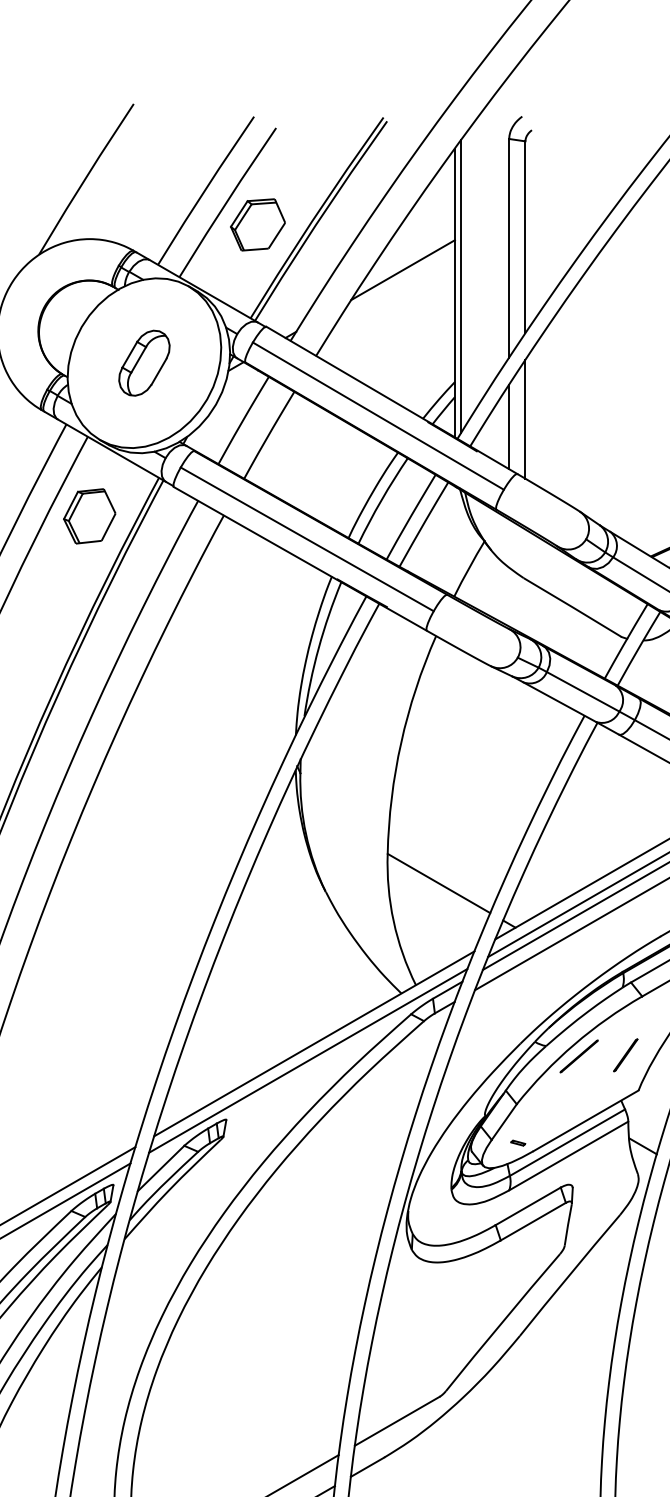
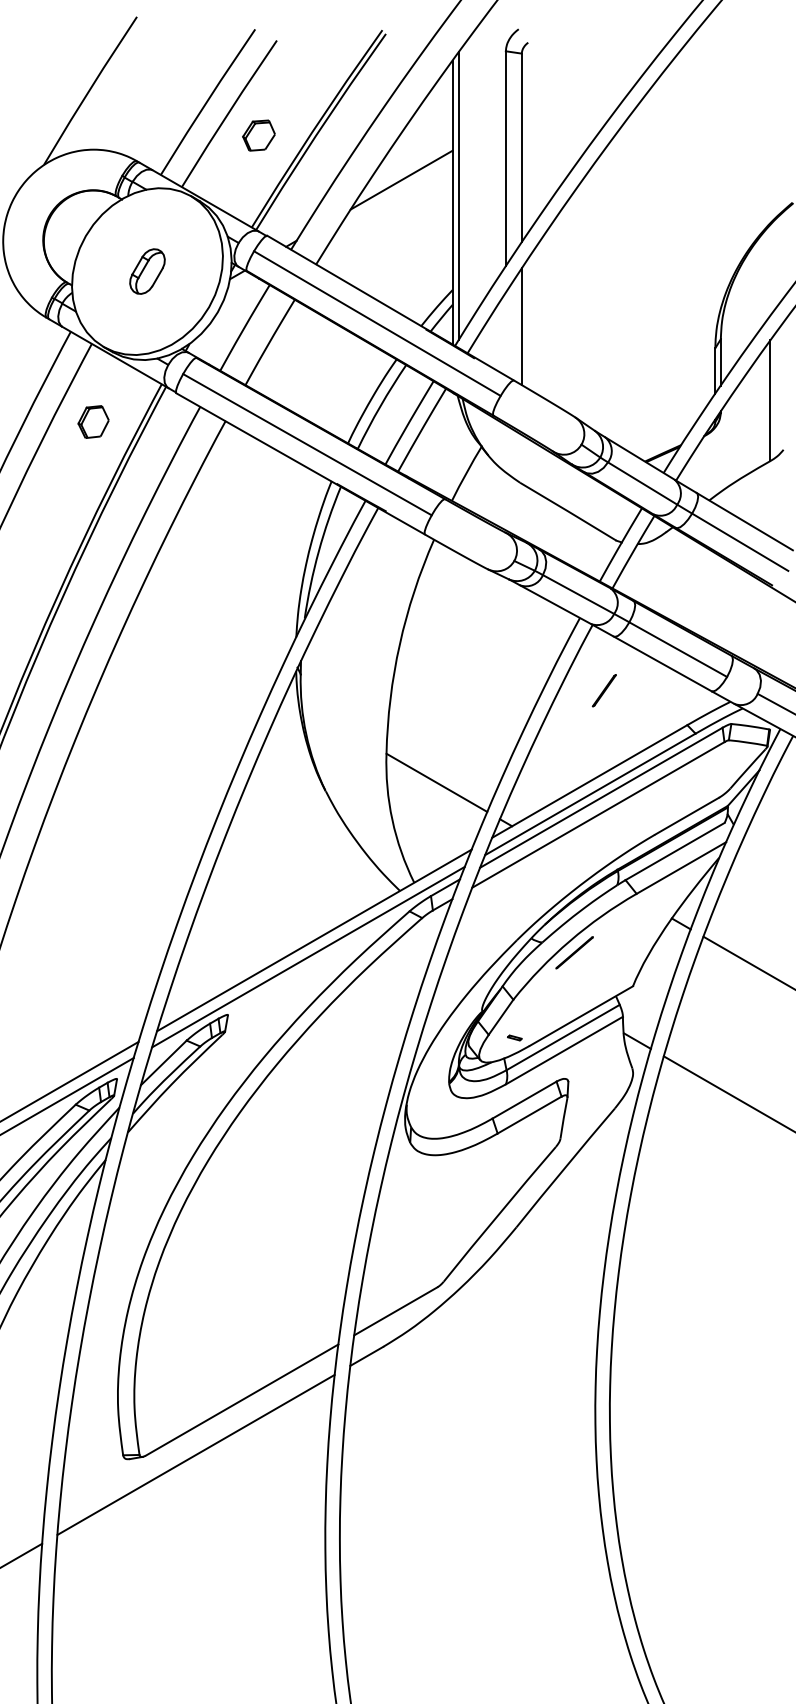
part: (257, 224) -> (258, 135), size x0.6
part: (144, 363) -> (147, 271), size x0.7
line: (508, 426) -> (505, 333), removed
part: (89, 515) -> (93, 421), size x0.6
line: (624, 1055) -> (603, 690), moved

